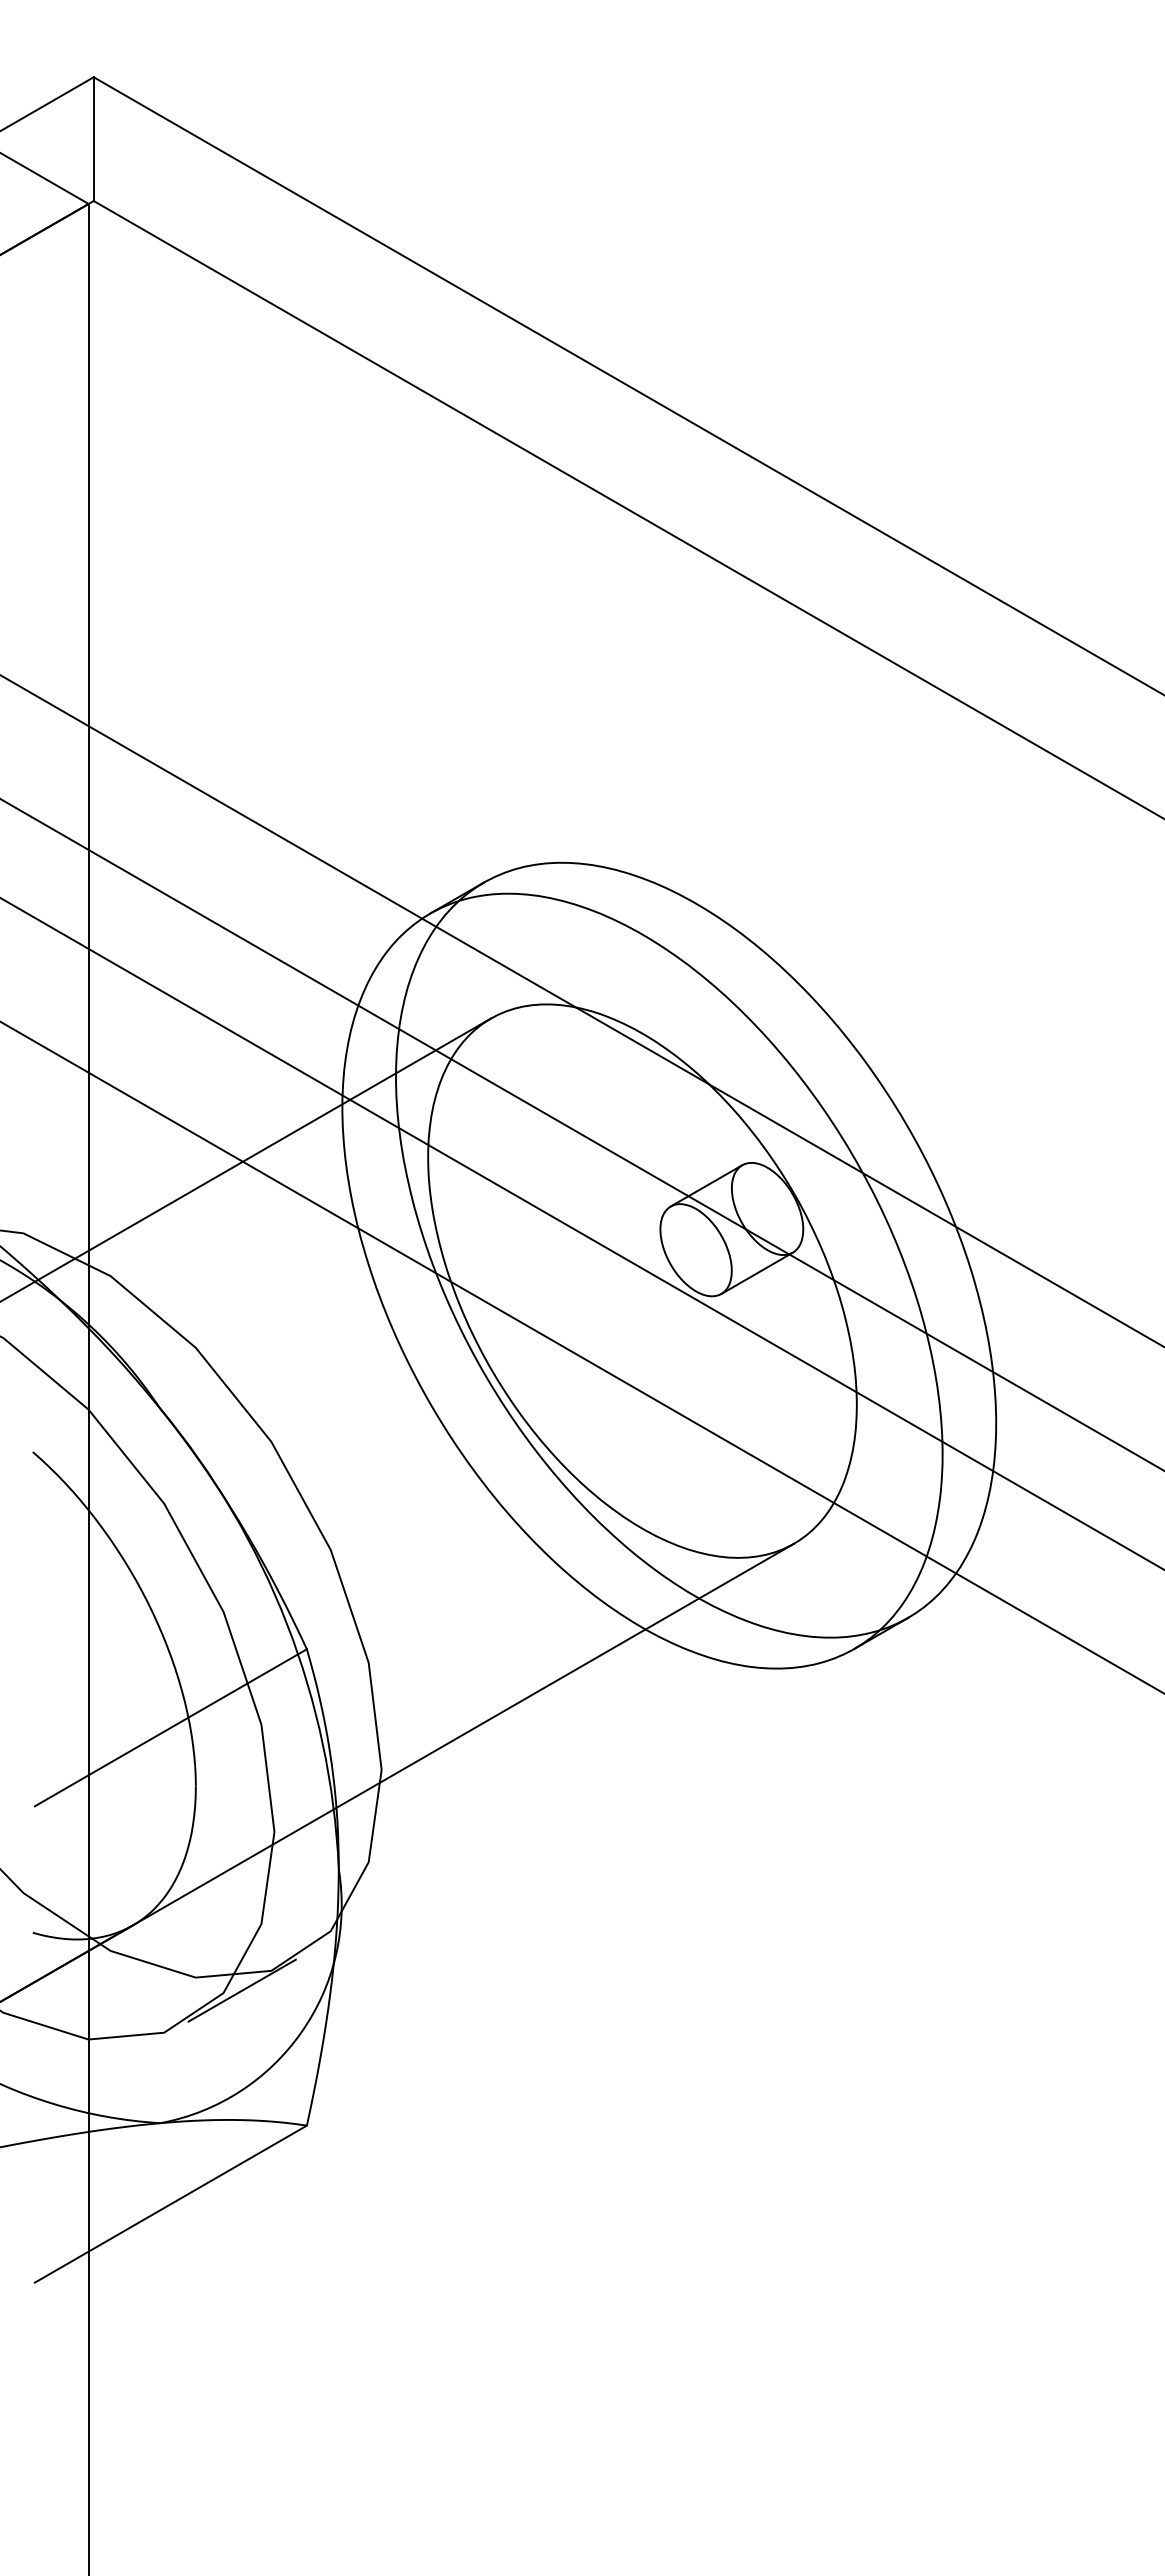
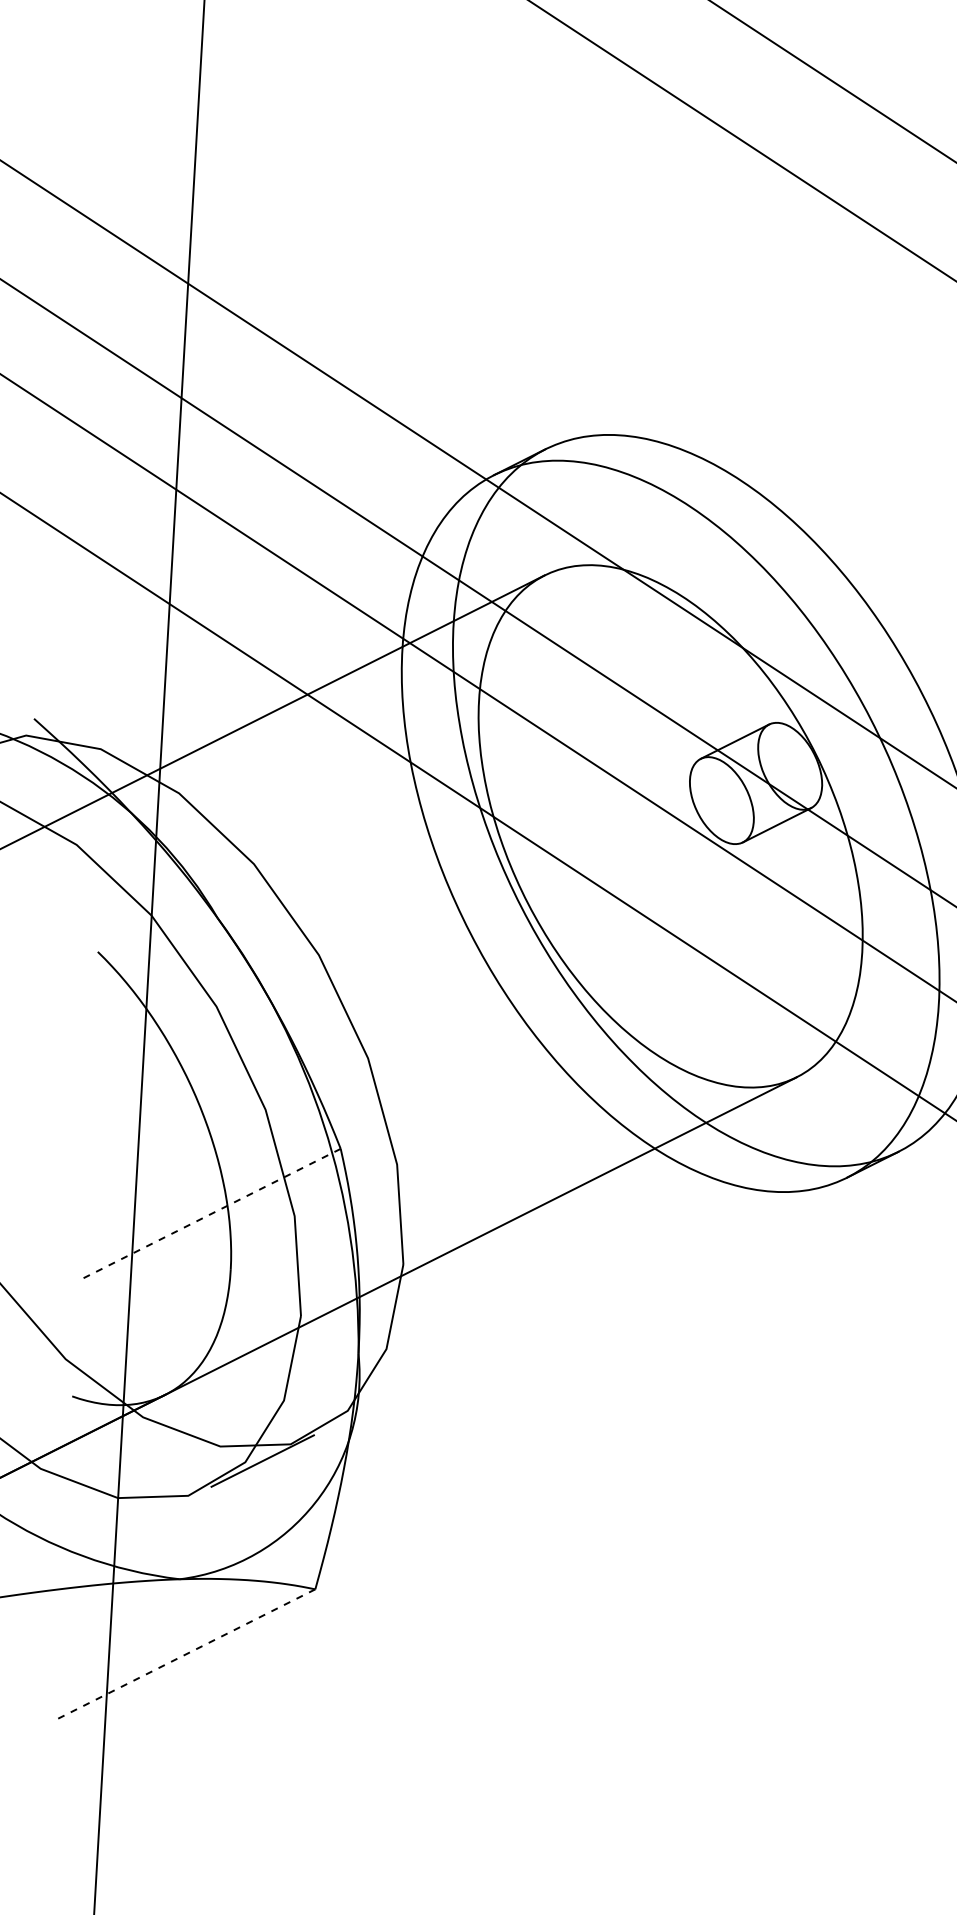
line: (170, 1728) -> (210, 1214), solid -> dashed
line: (170, 2204) -> (185, 1655), solid -> dashed

